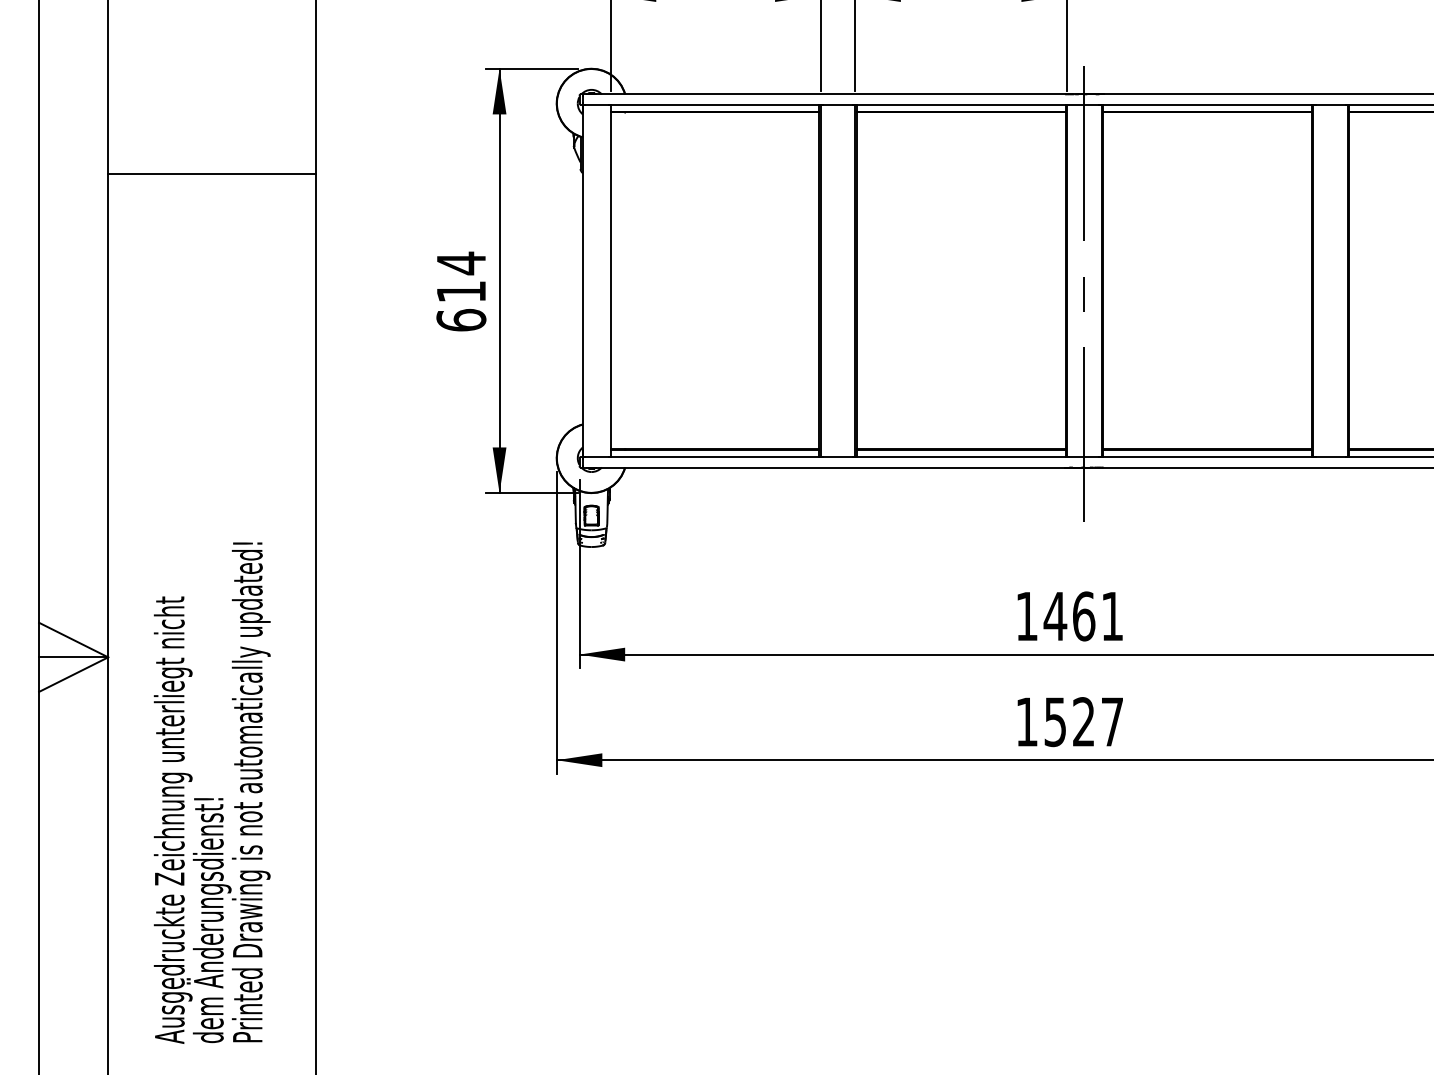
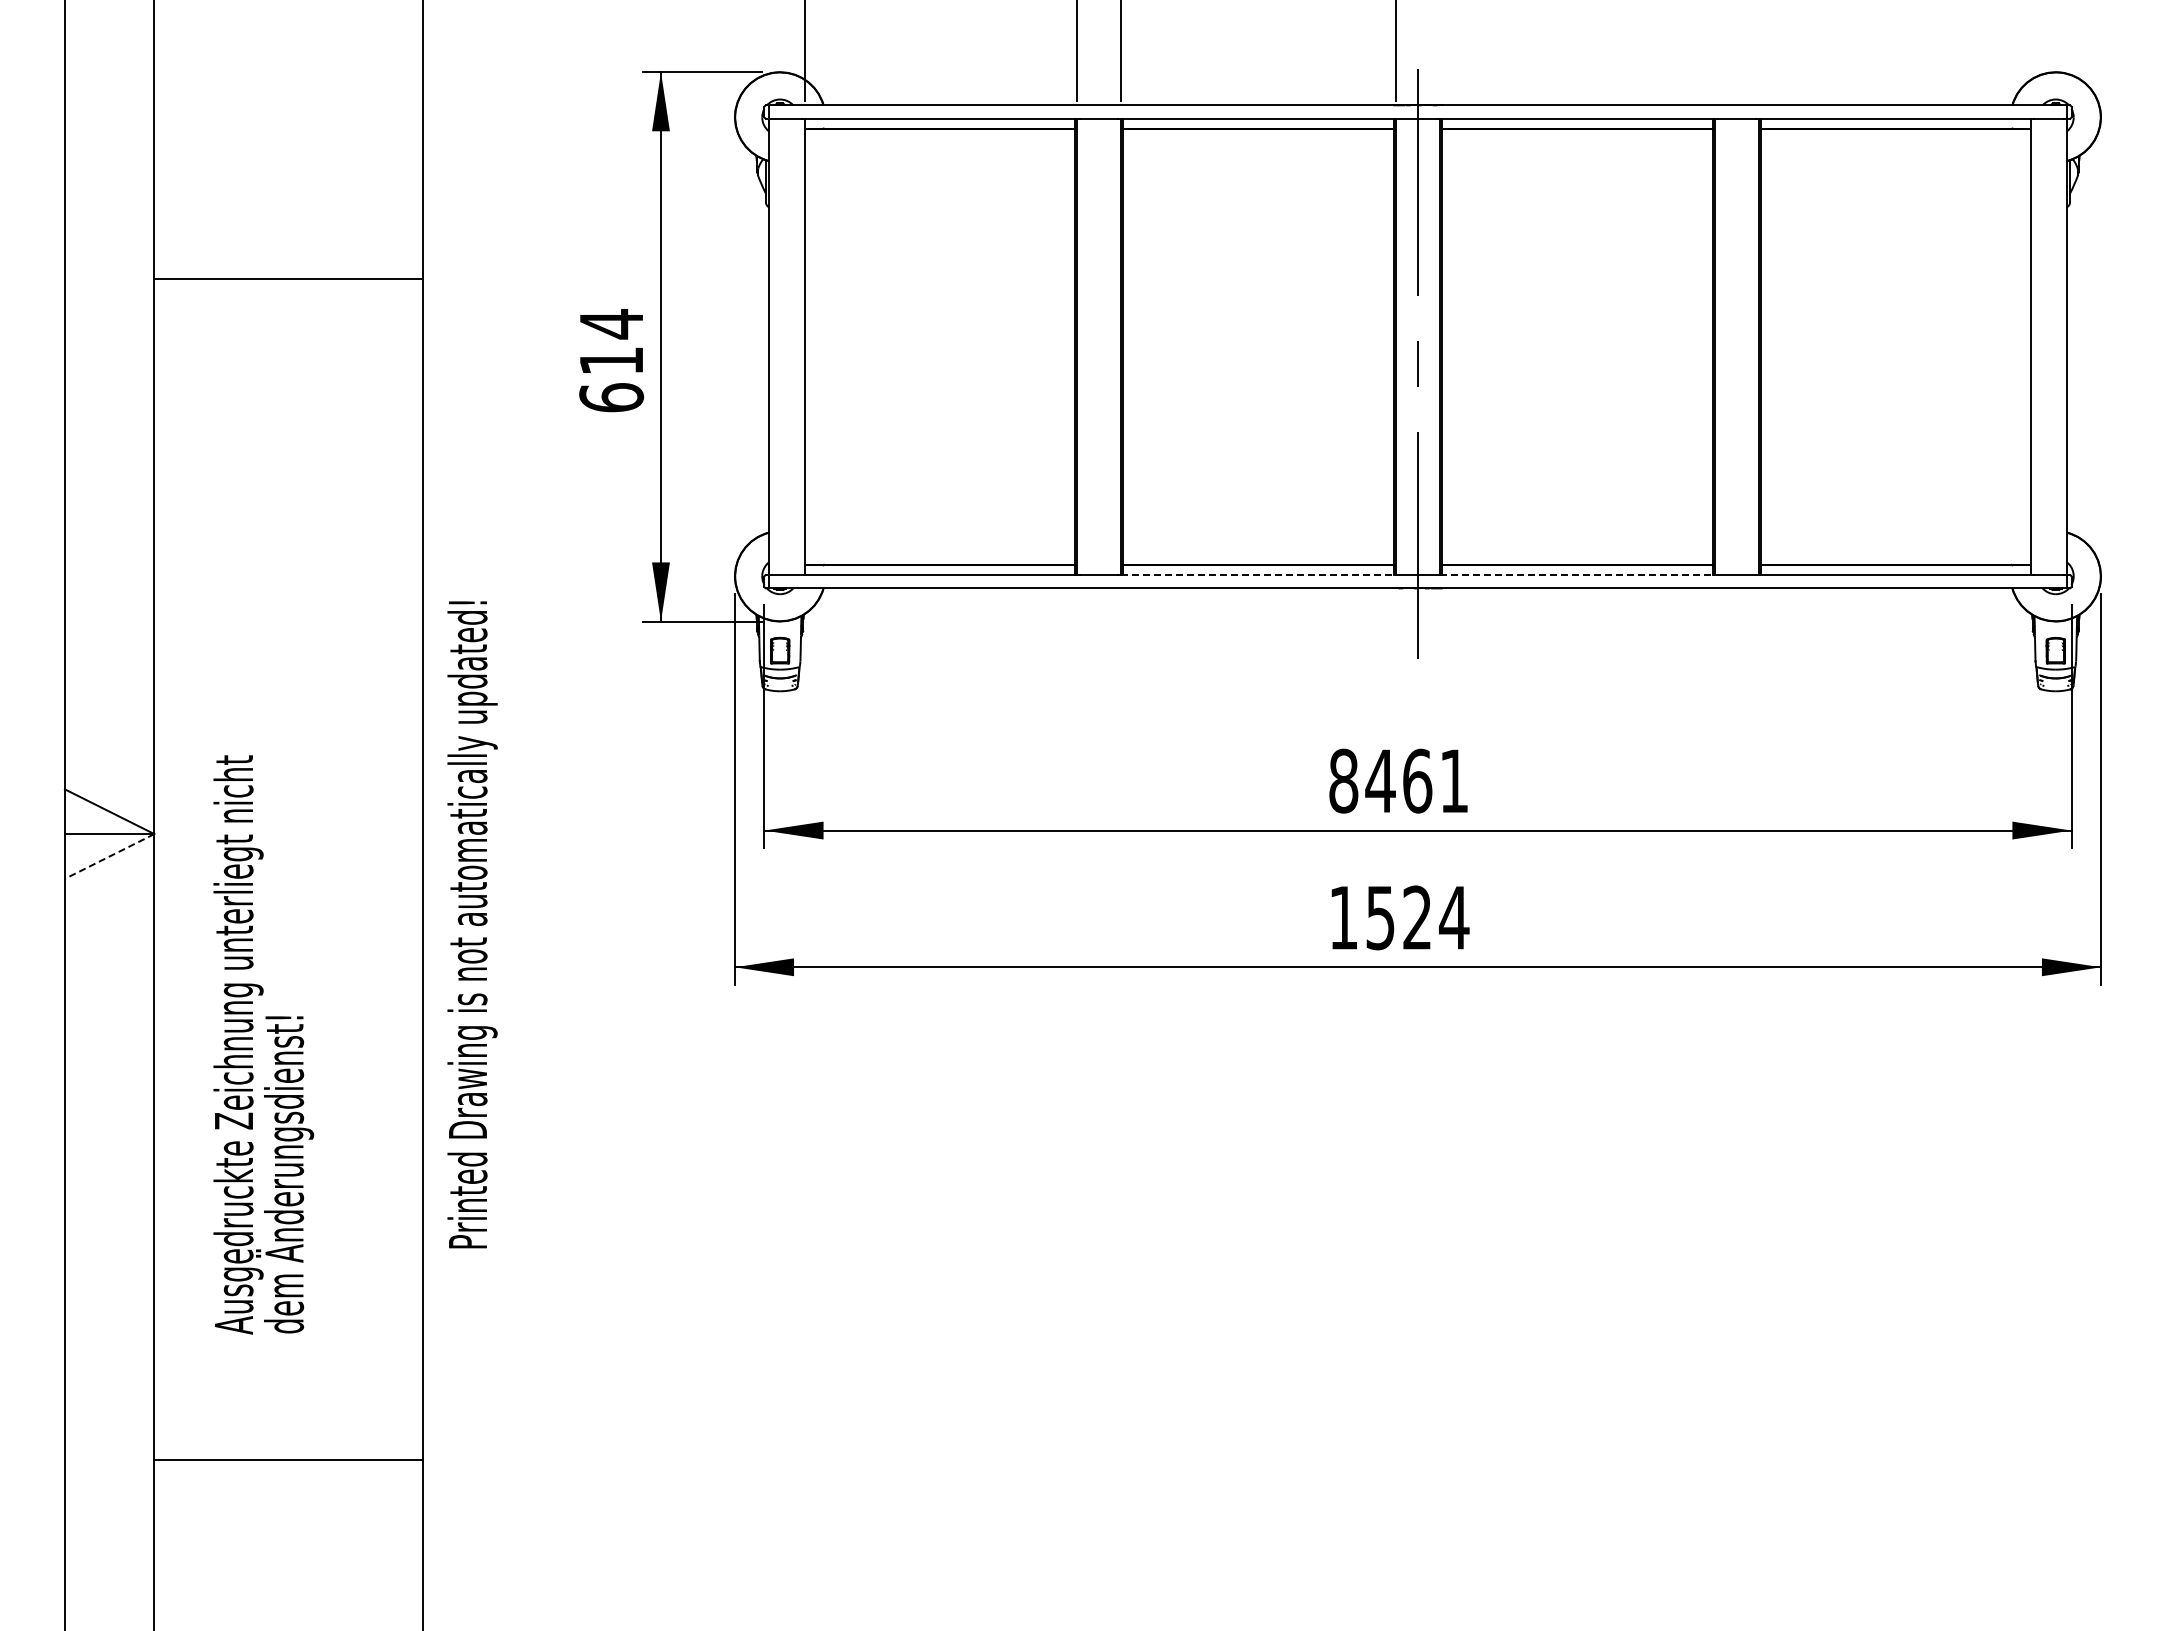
line: (211, 173) -> (288, 278), moved
line: (961, 456) -> (1259, 574), solid -> dashed
line: (1207, 456) -> (1577, 574), solid -> dashed
text: (1026, 615) -> (1343, 780), 1461 -> 8461
line: (73, 674) -> (109, 856), solid -> dashed
text: (1111, 721) -> (1453, 917), 1527 -> 1524
text: (251, 792) -> (472, 924), moved

